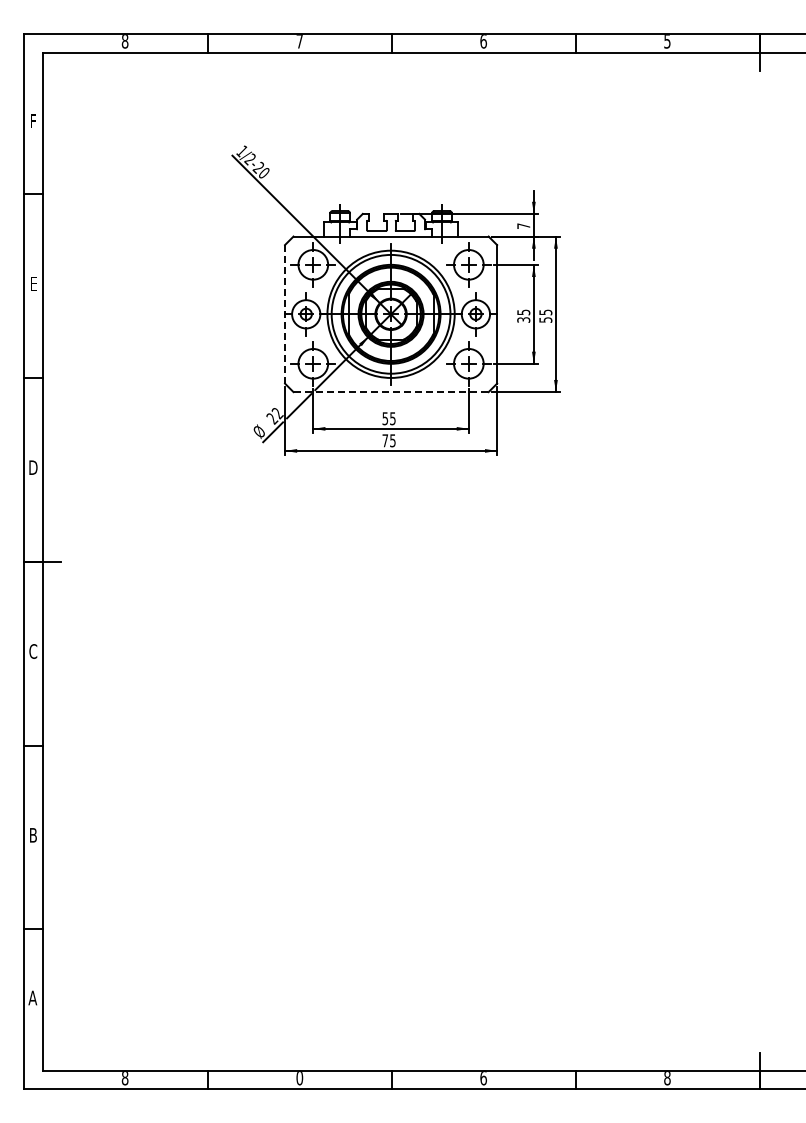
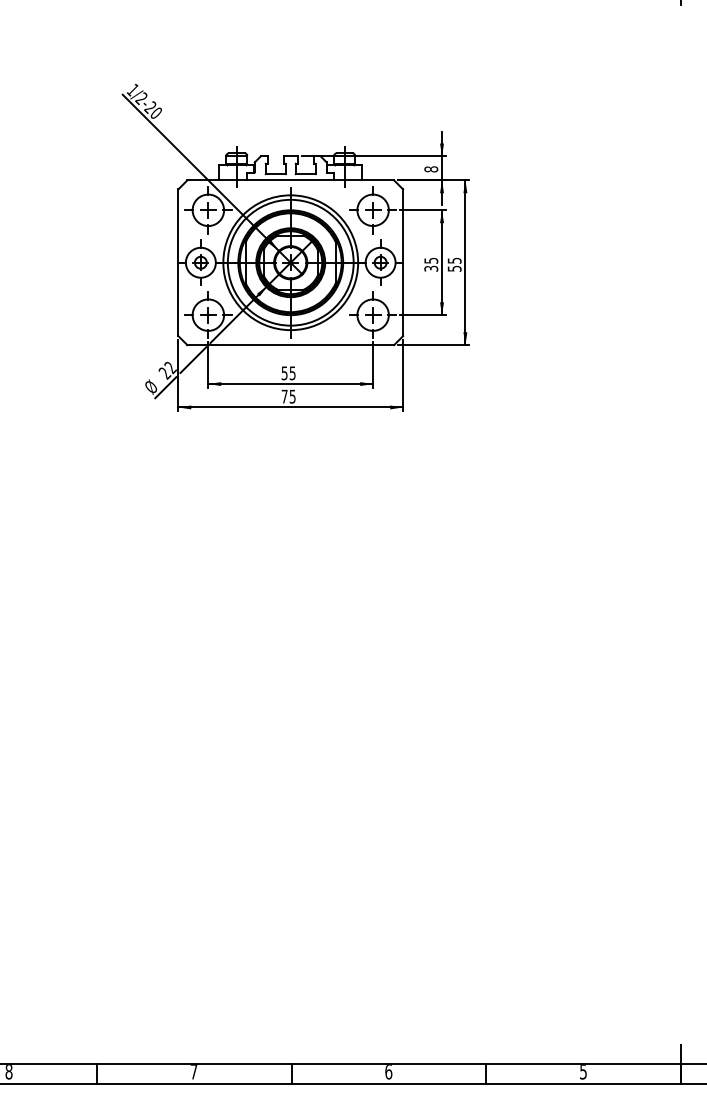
text: (523, 226) -> (431, 169), 7 -> 8
line: (285, 314) -> (178, 262), dashed -> solid
line: (391, 392) -> (291, 345), dashed -> solid
text: (299, 1078) -> (193, 1072), 0 -> 7
text: (667, 1078) -> (583, 1072), 8 -> 5

